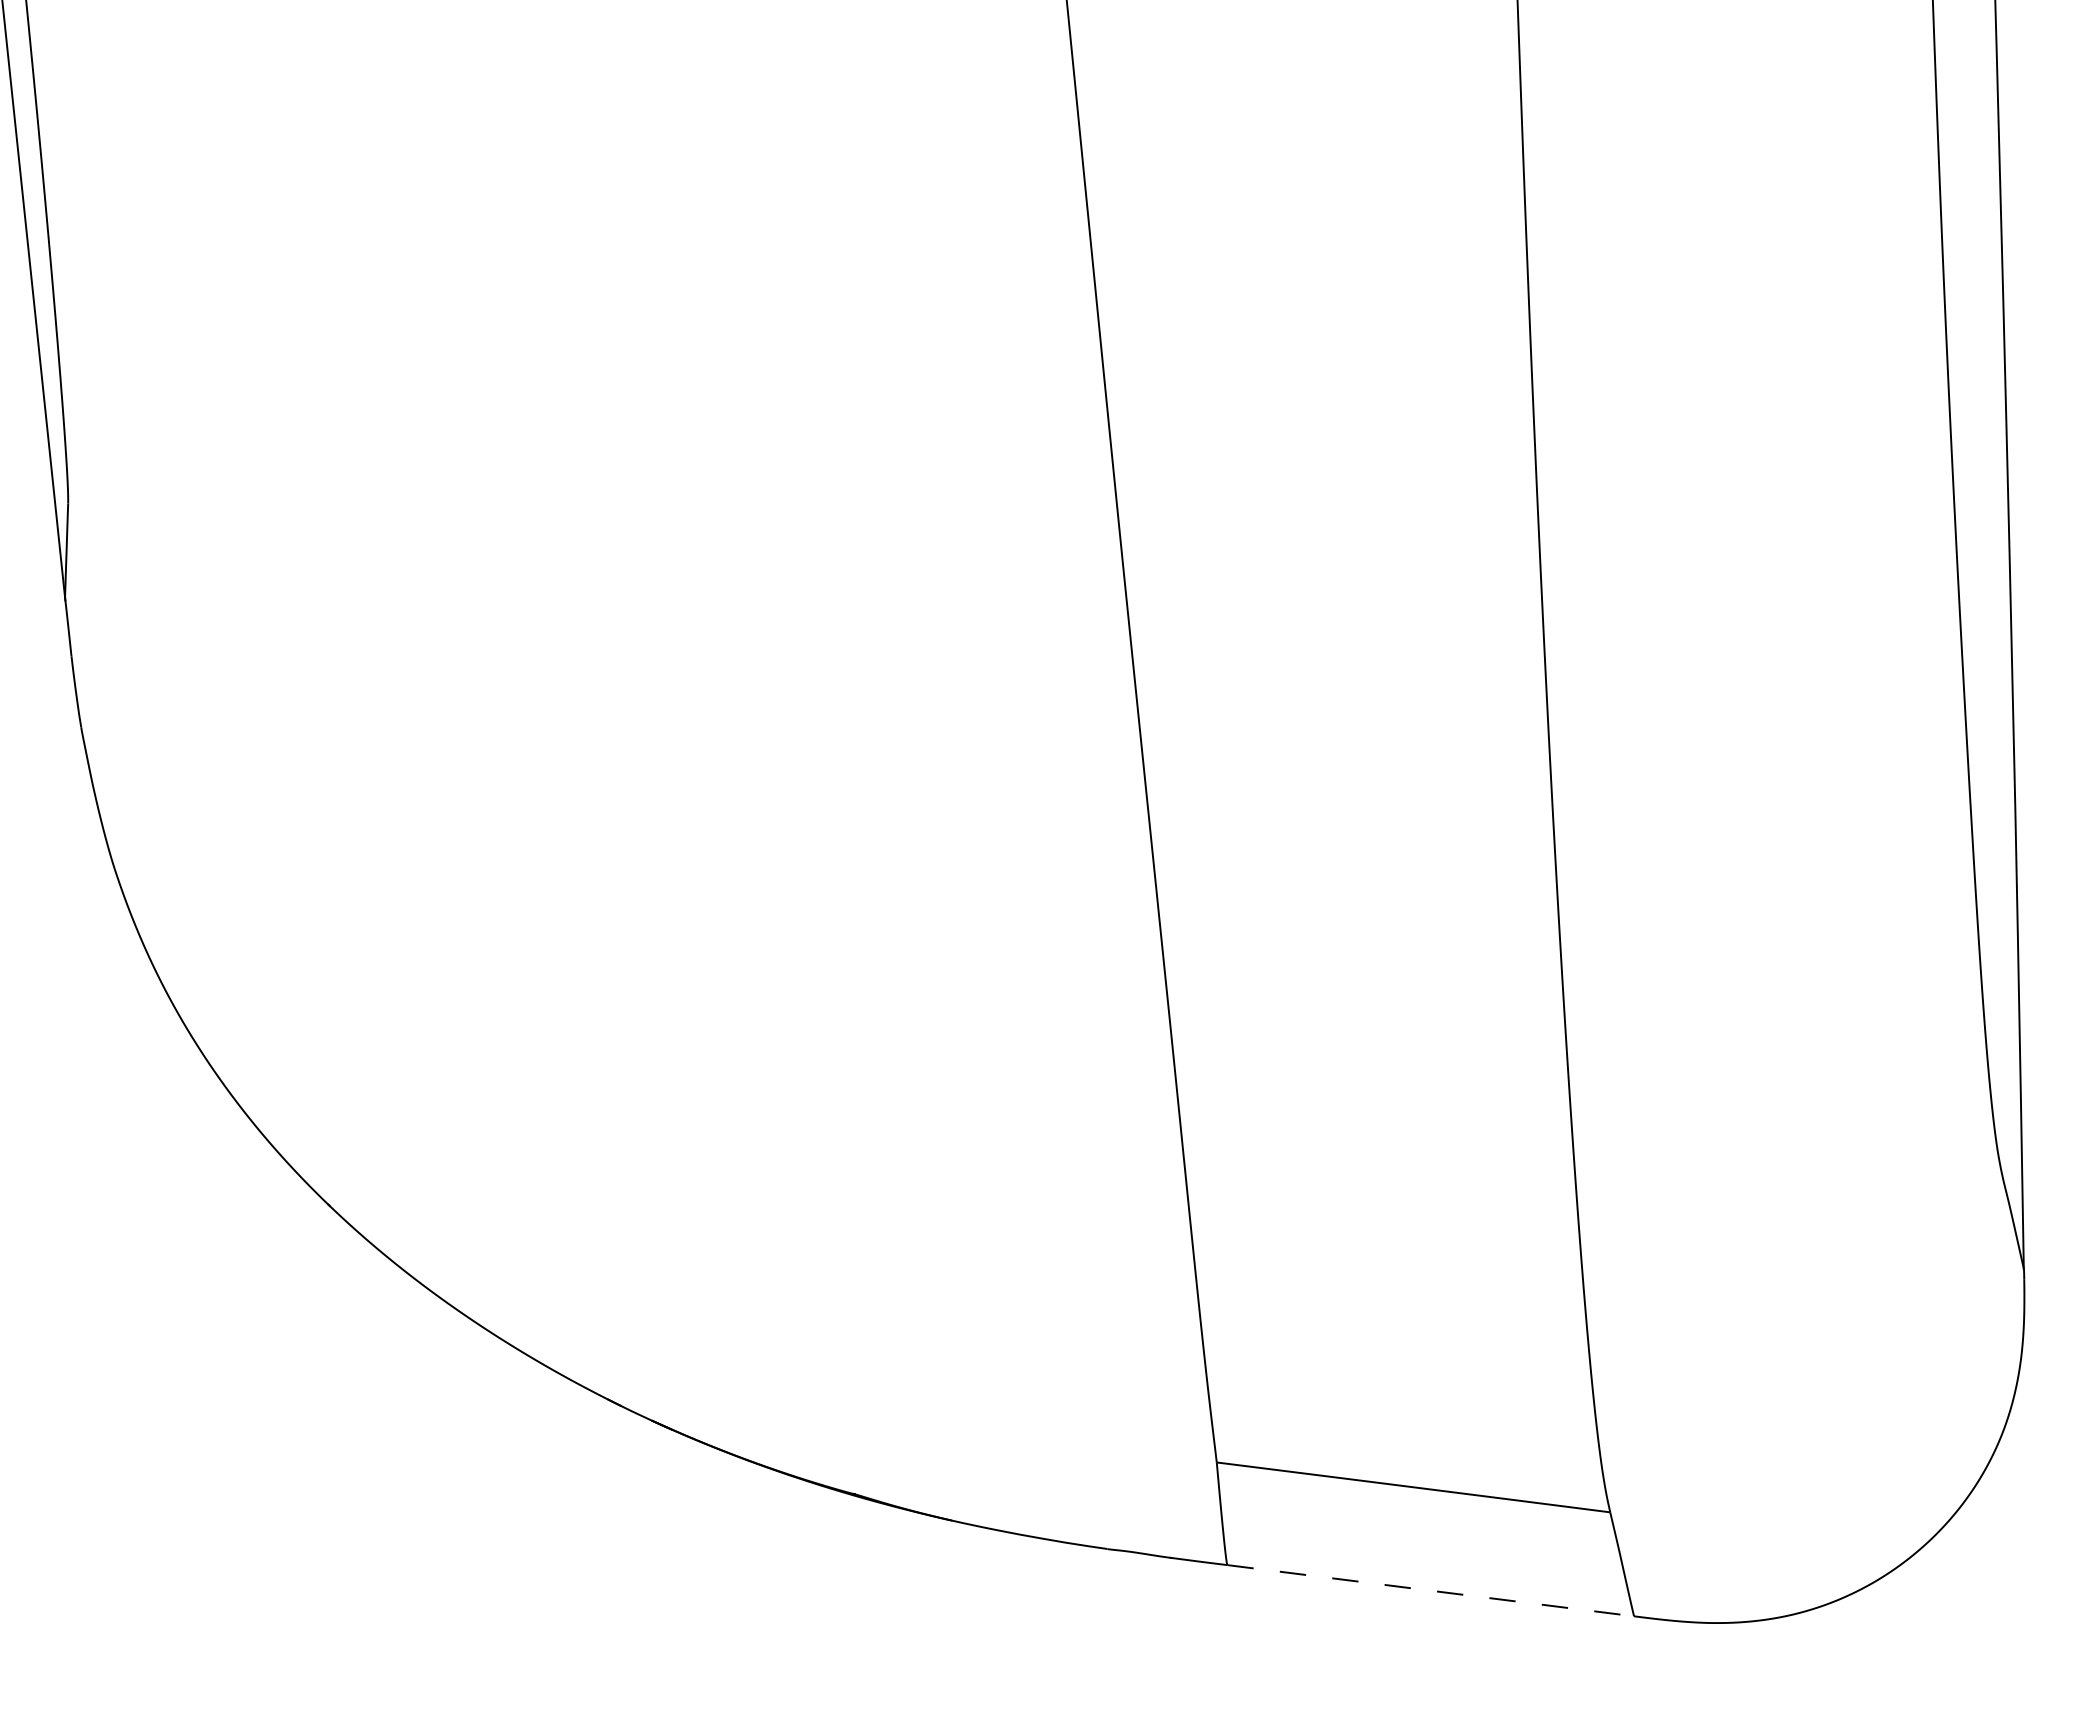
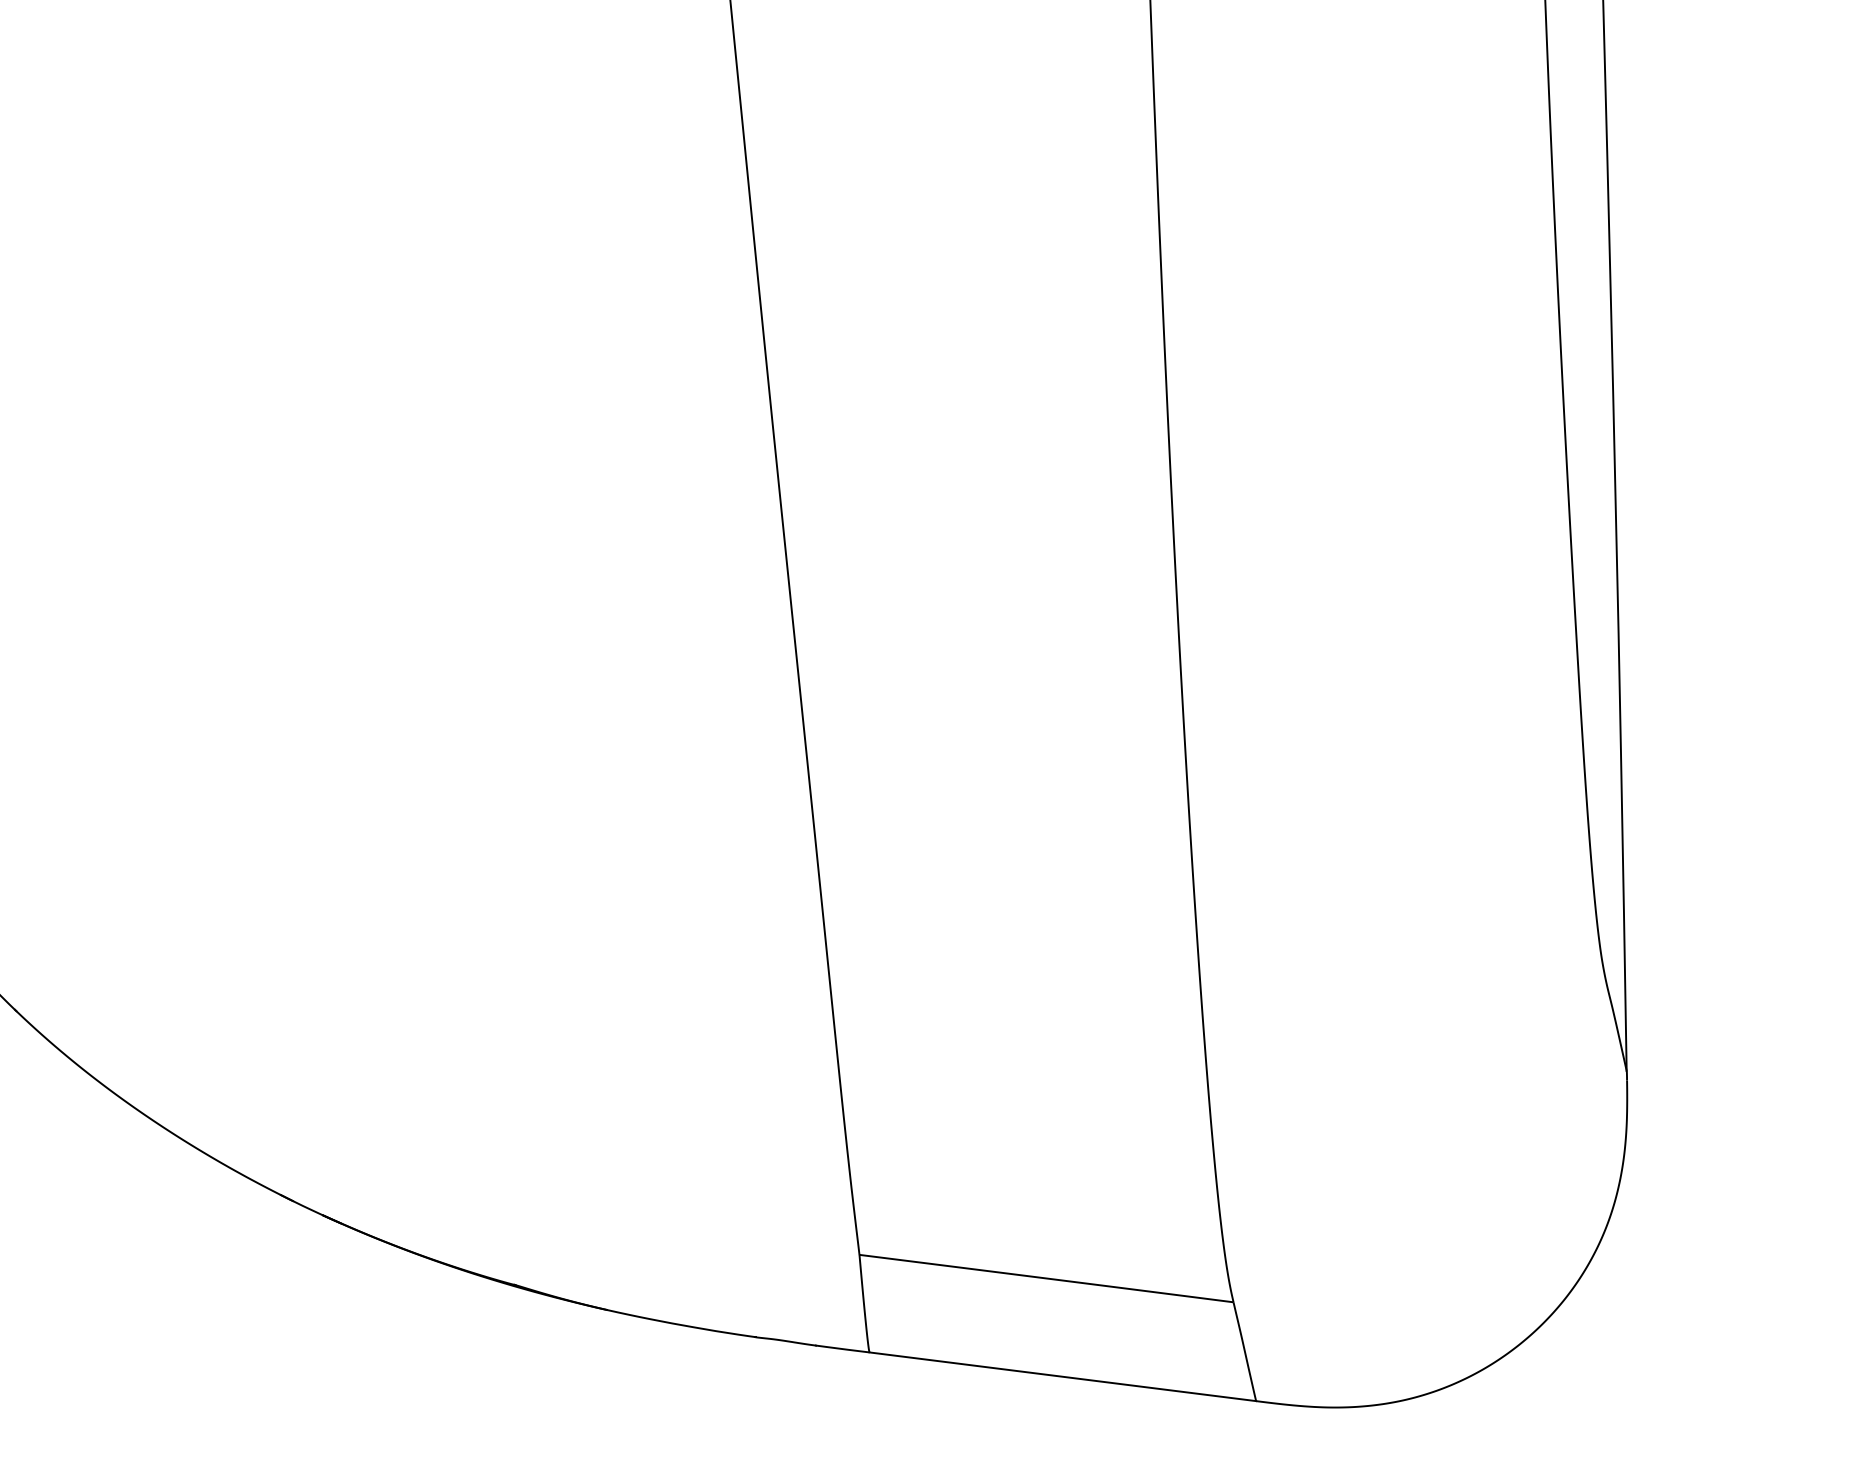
line: (1430, 1590) -> (1062, 1376), dashed -> solid

